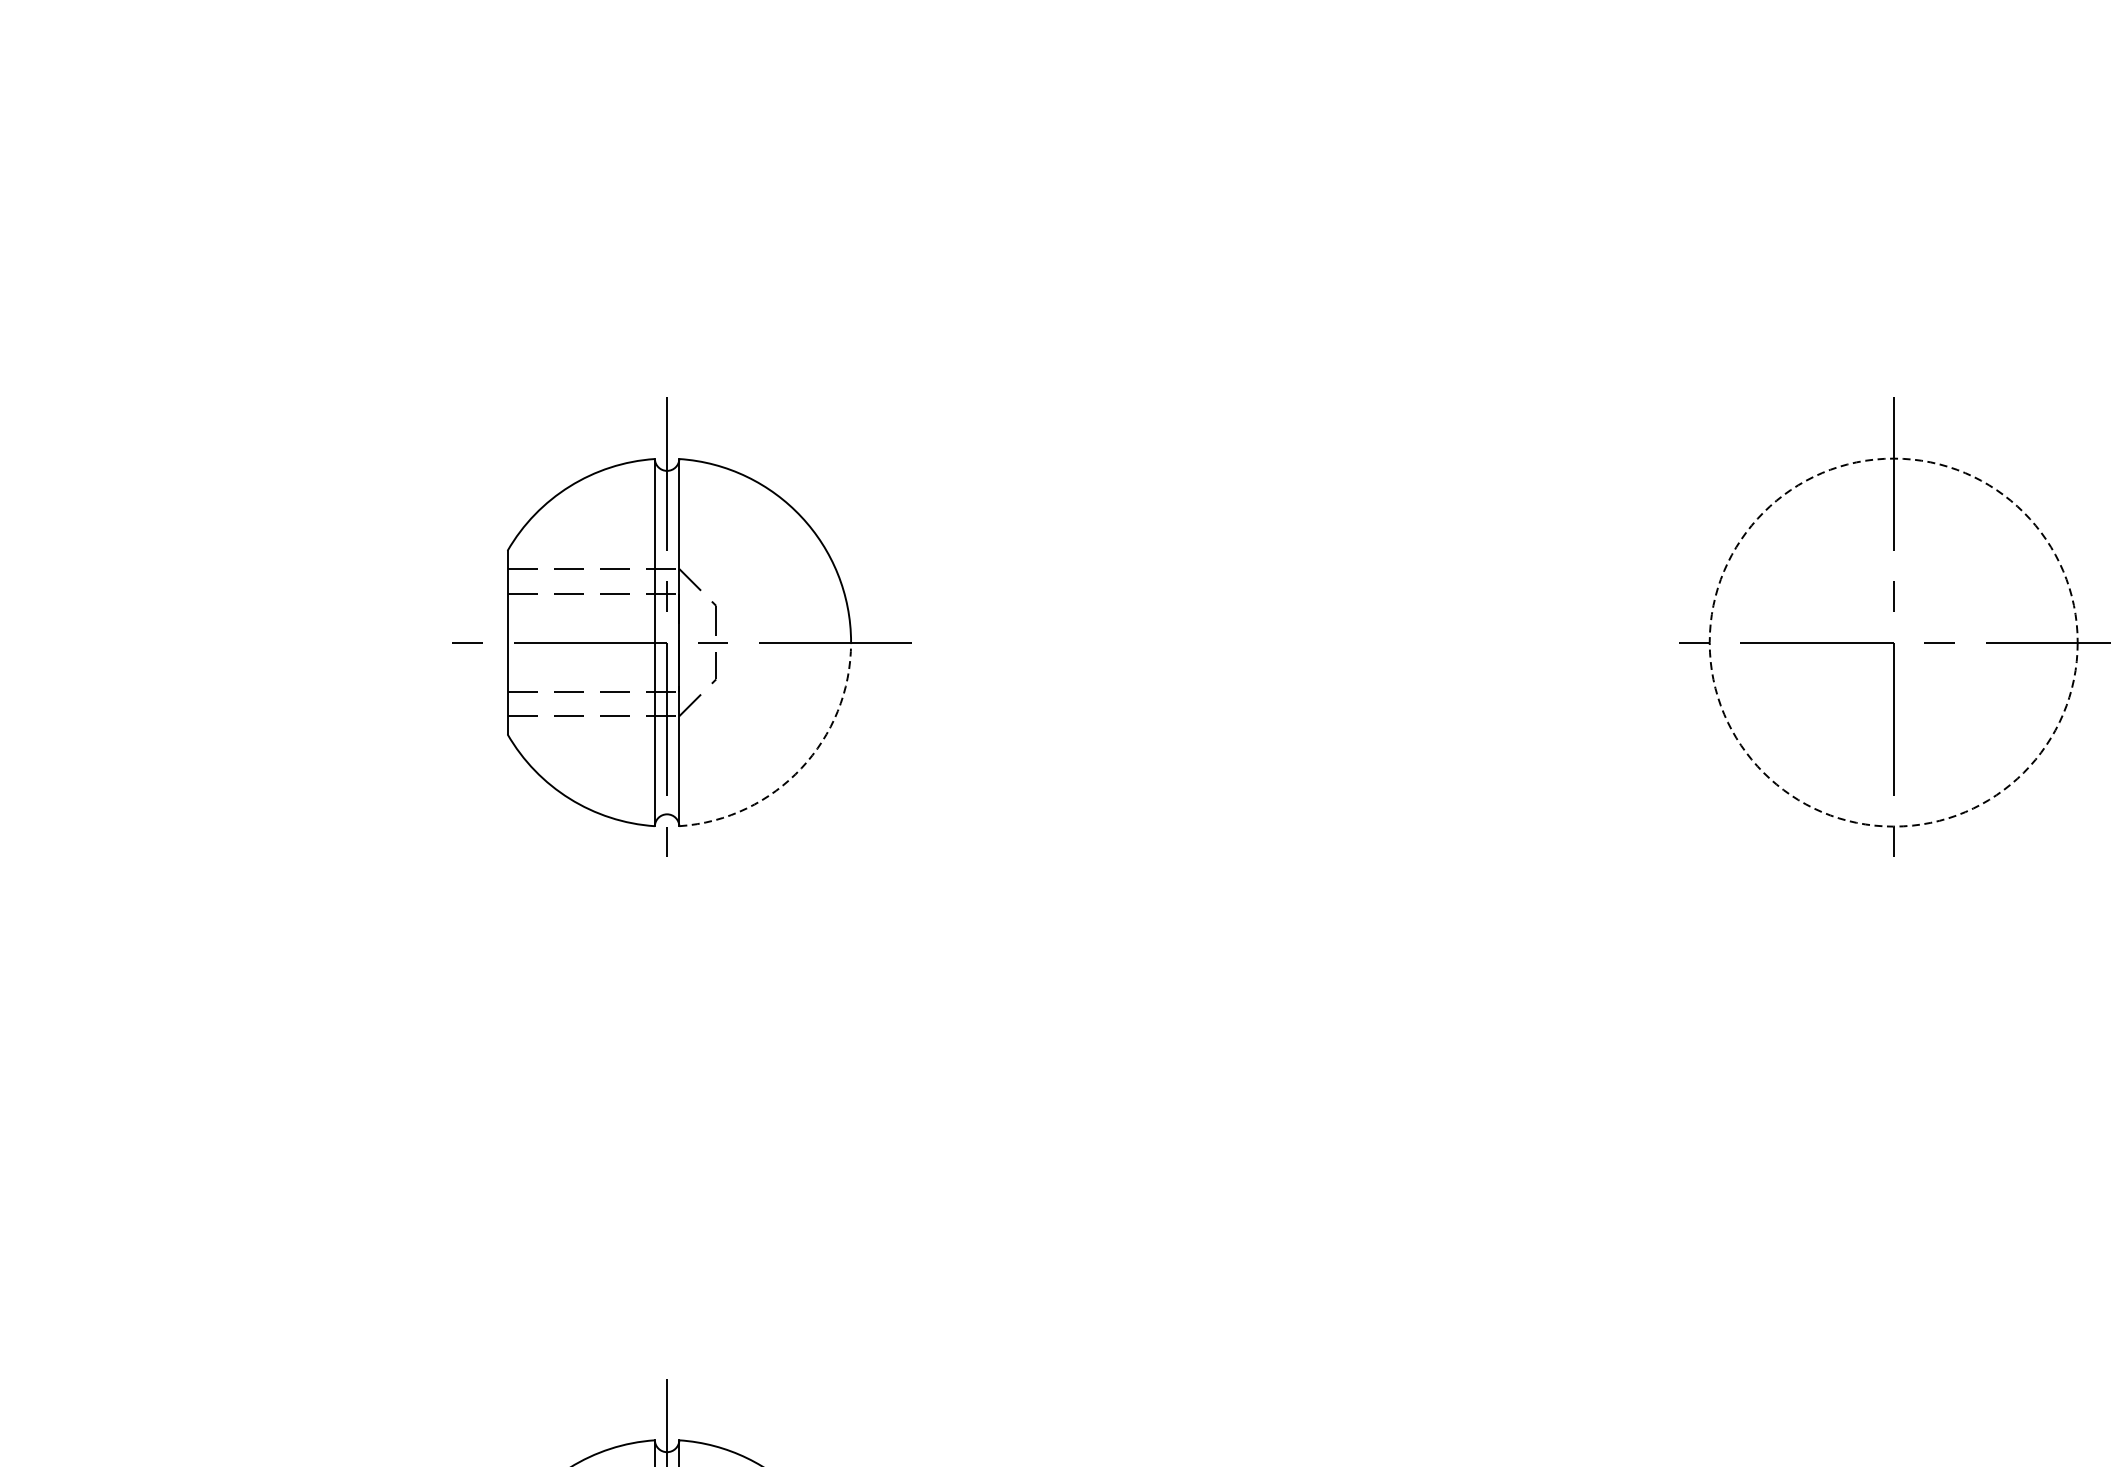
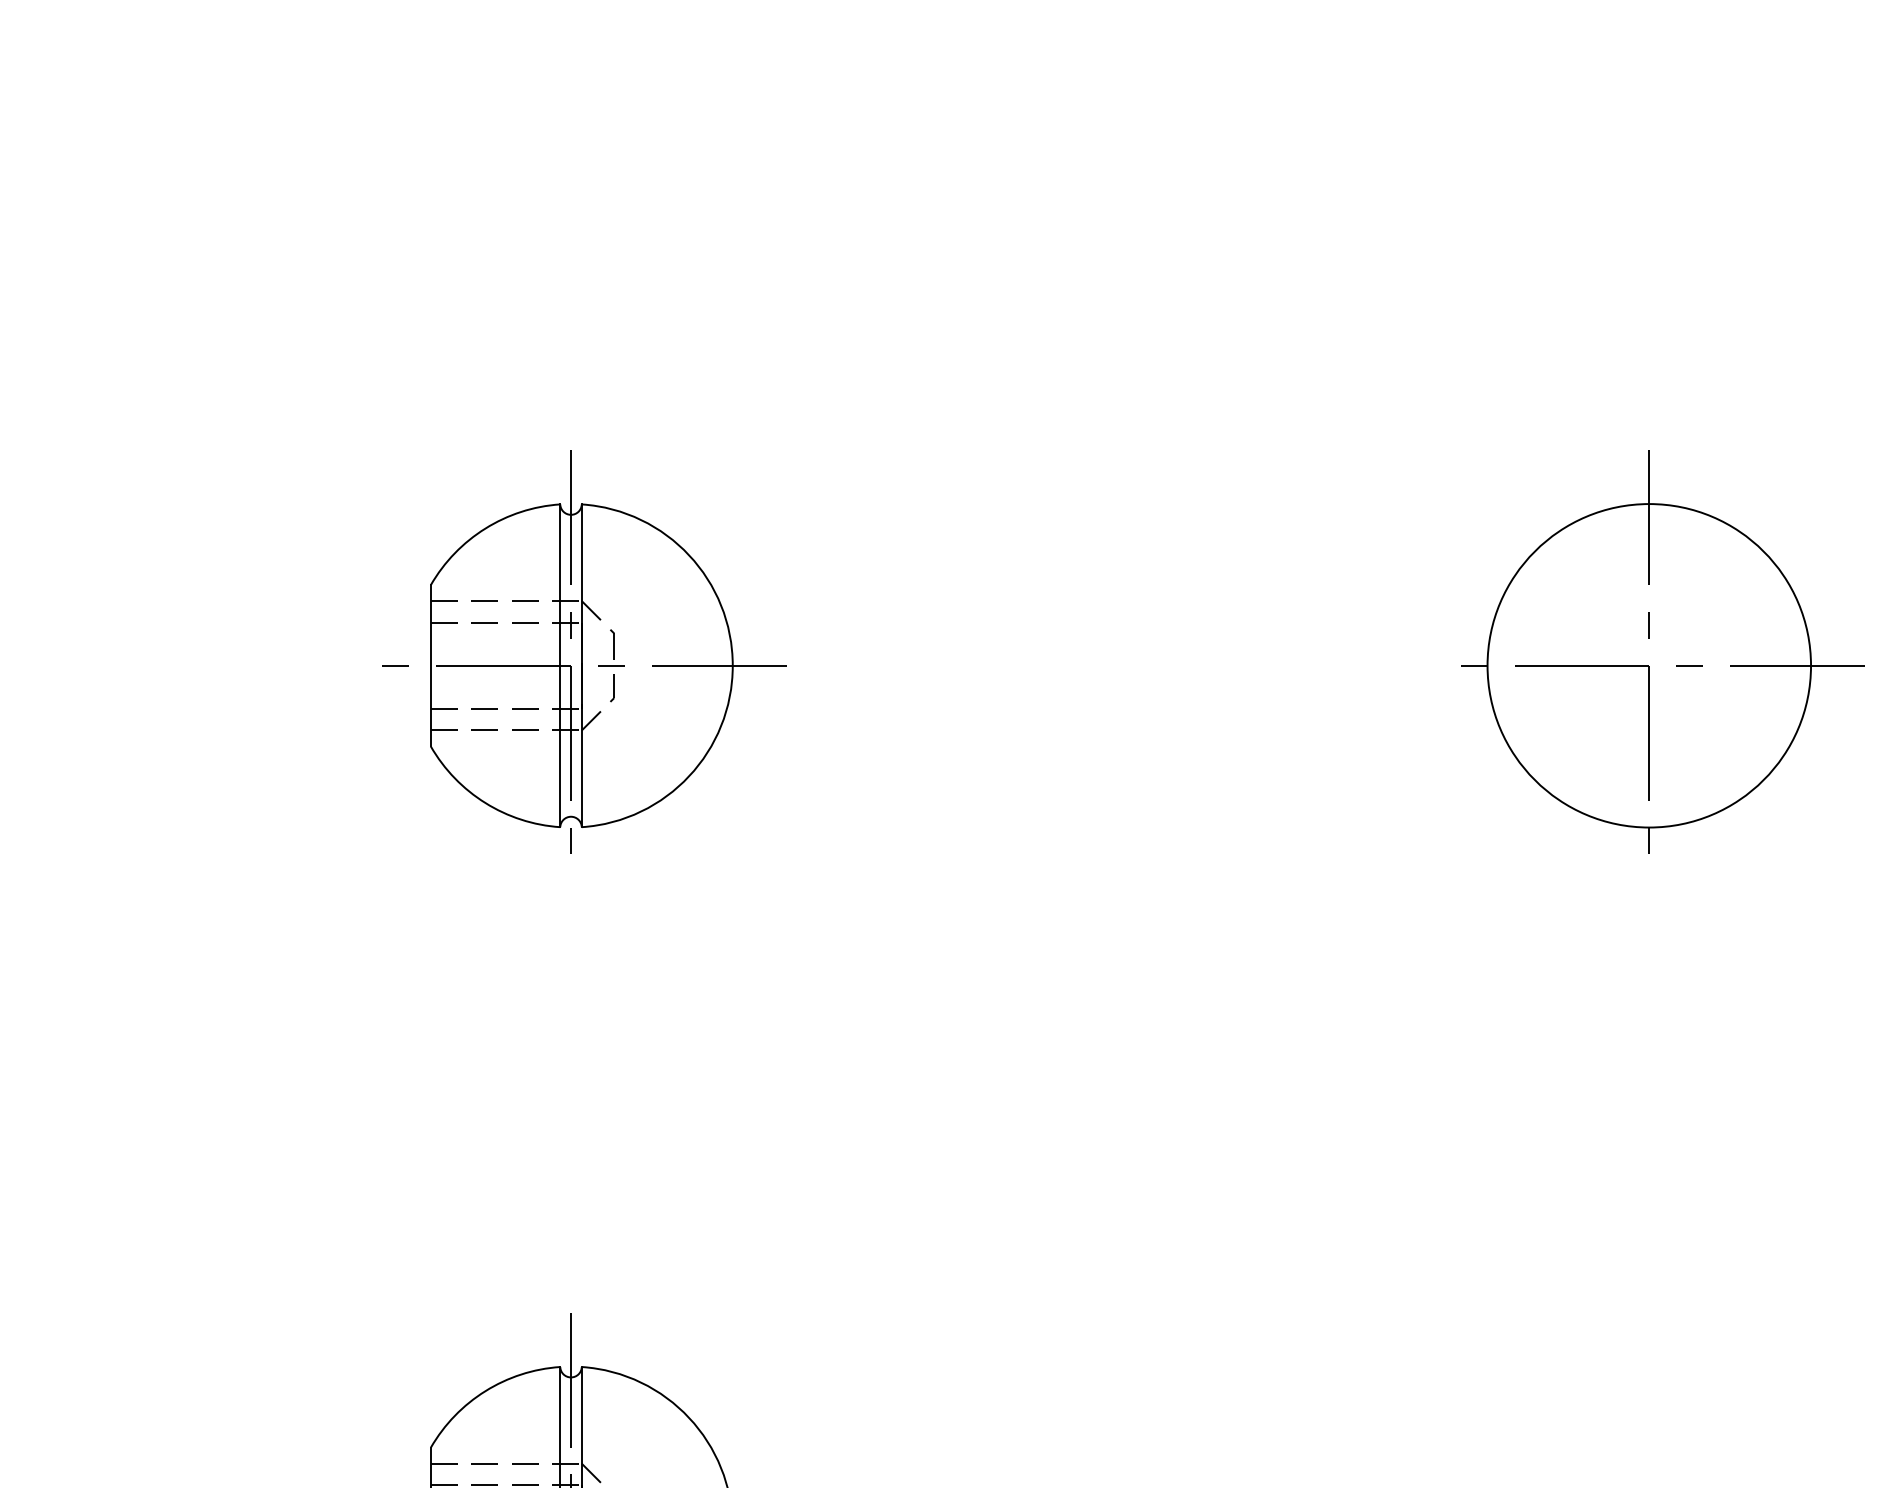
circle: (1893, 642) -> (1649, 665), dashed -> solid
arc: (801, 768) -> (689, 776), dashed -> solid

